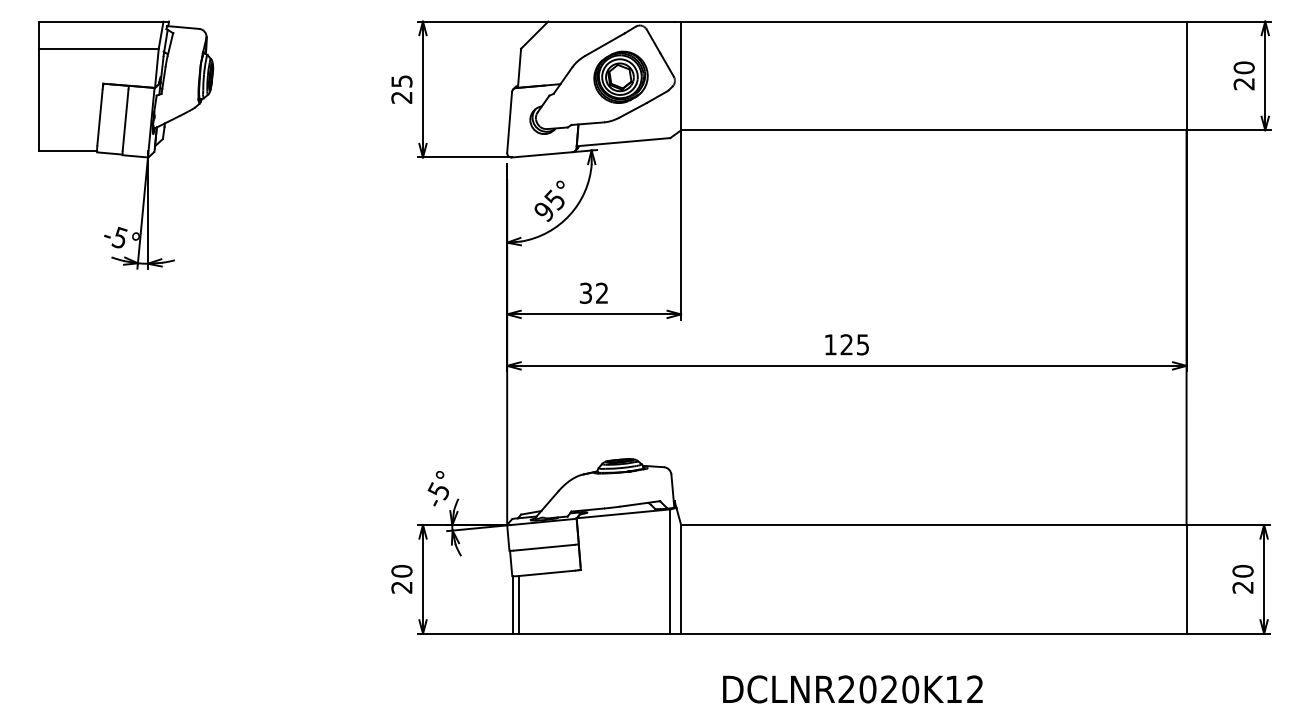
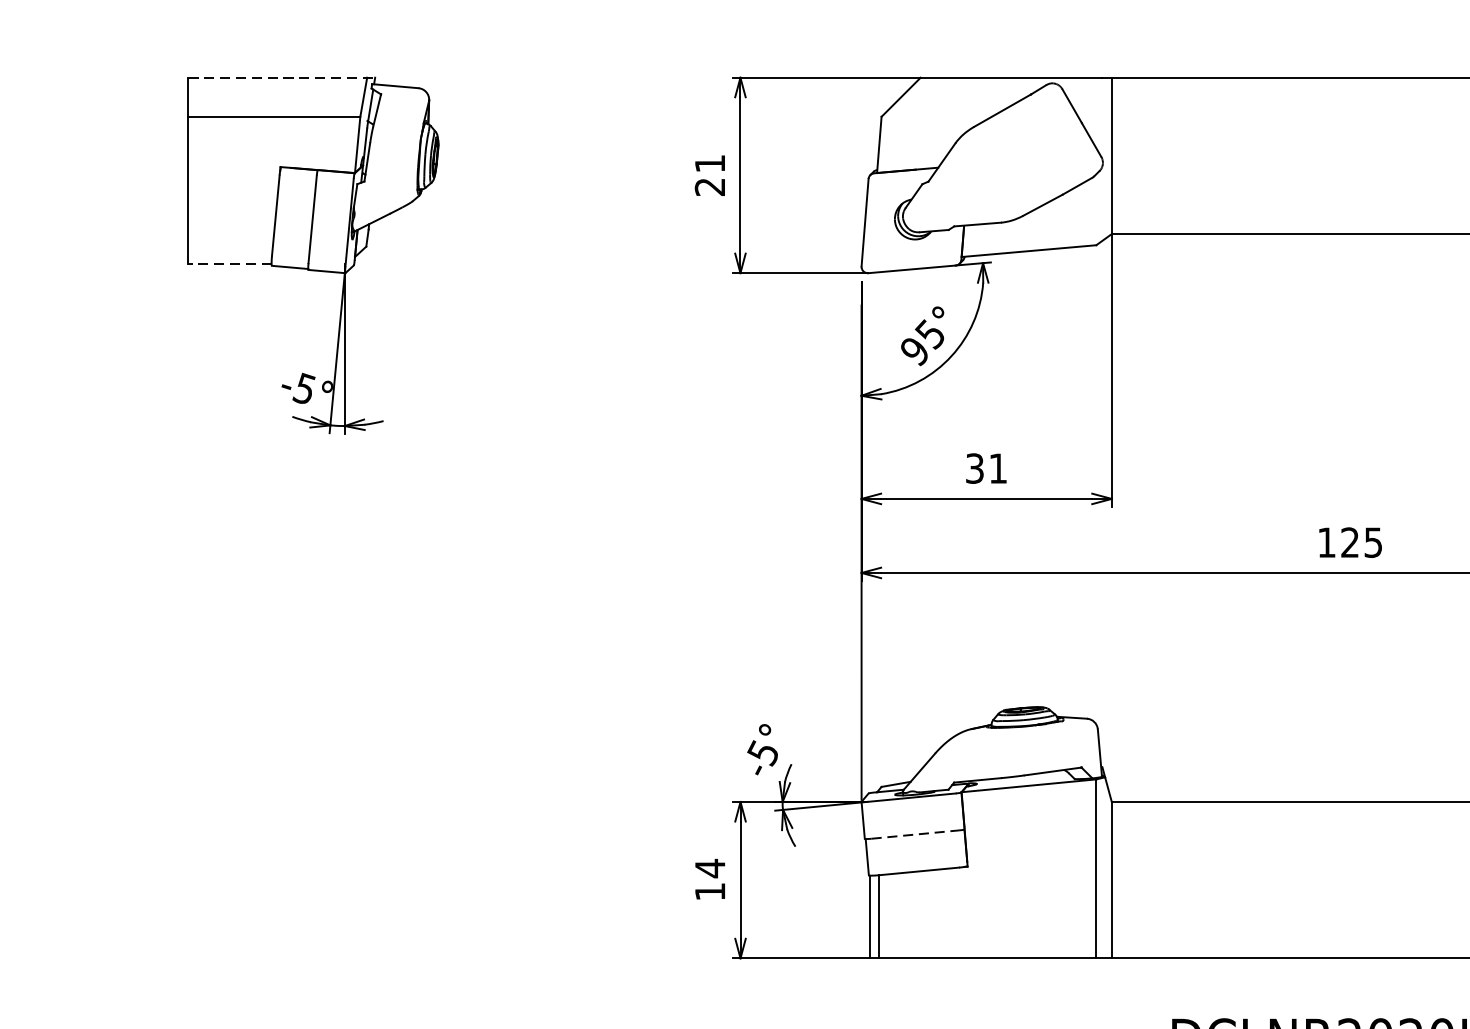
line: (104, 21) -> (282, 77), solid -> dashed
part: (620, 76) -> (1024, 156), removed
text: (401, 81) -> (709, 163), 25 -> 21
line: (68, 151) -> (230, 264), solid -> dashed
text: (601, 292) -> (997, 467), 32 -> 31
line: (544, 547) -> (915, 834), solid -> dashed
text: (401, 578) -> (709, 878), 20 -> 14

